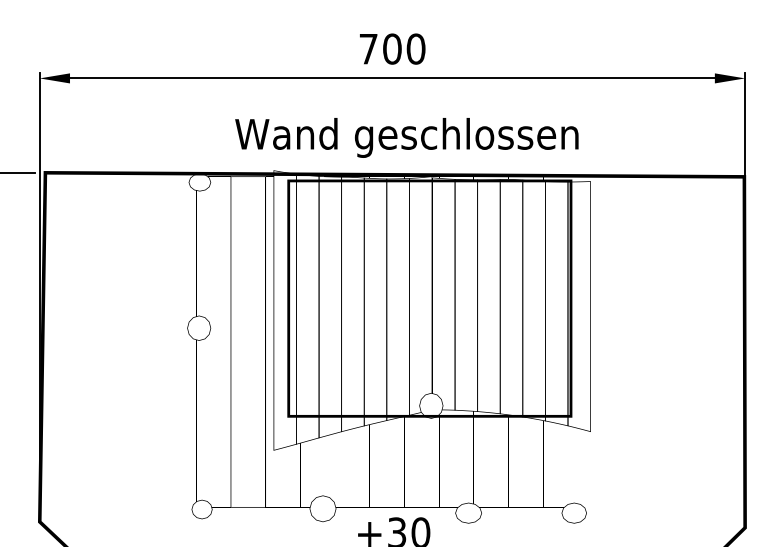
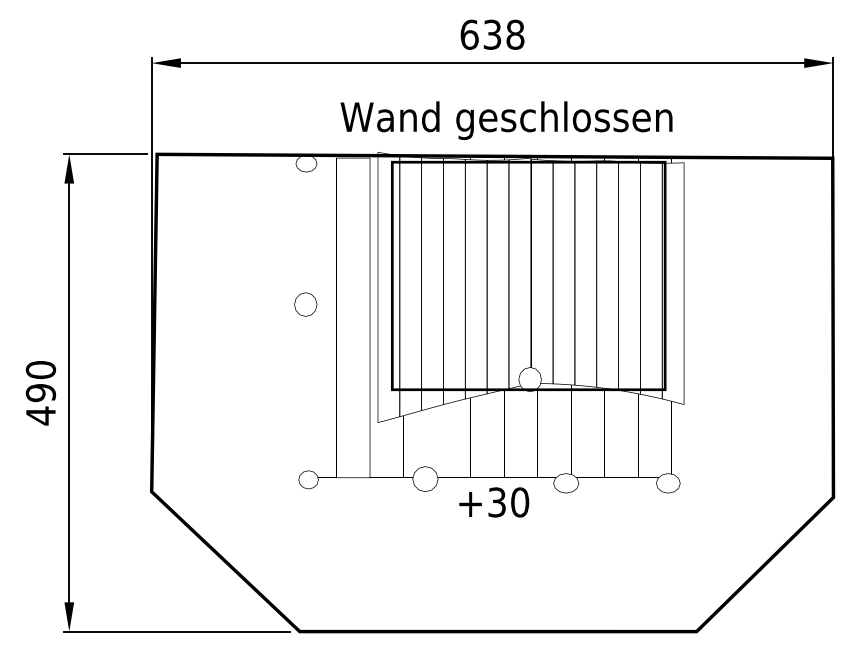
text: (392, 48) -> (492, 34), 700 -> 638

